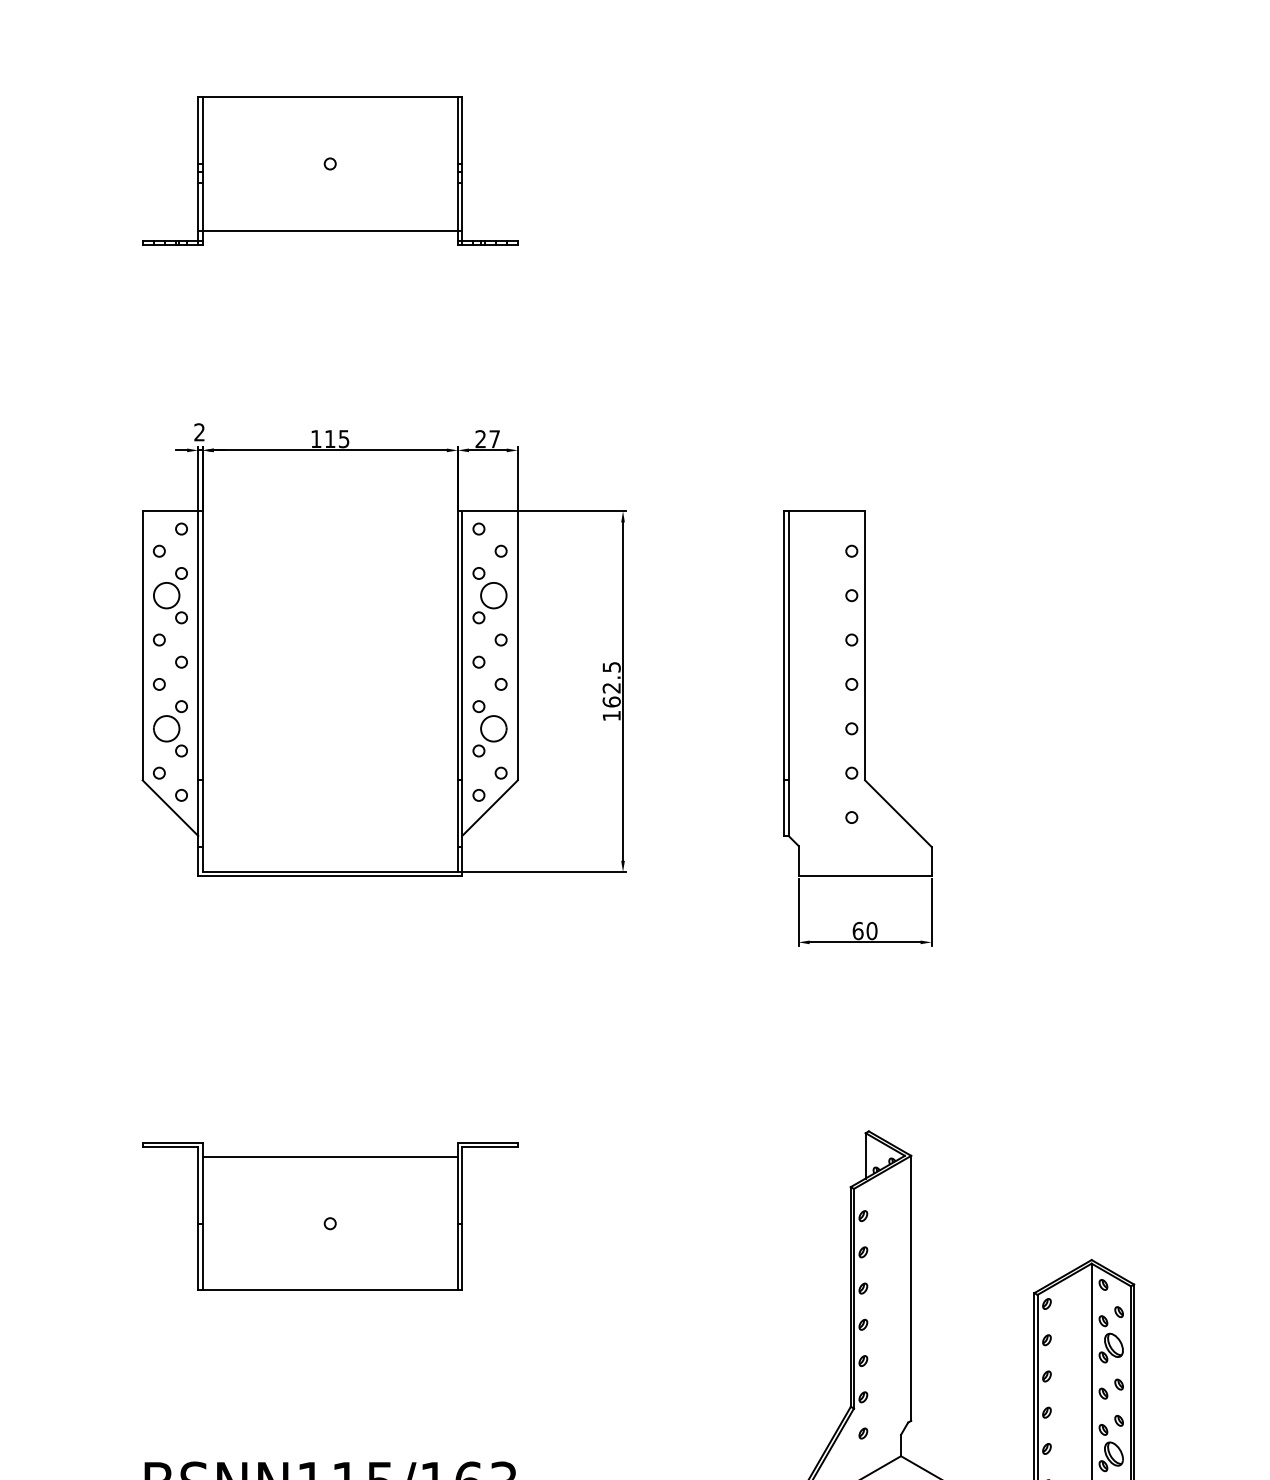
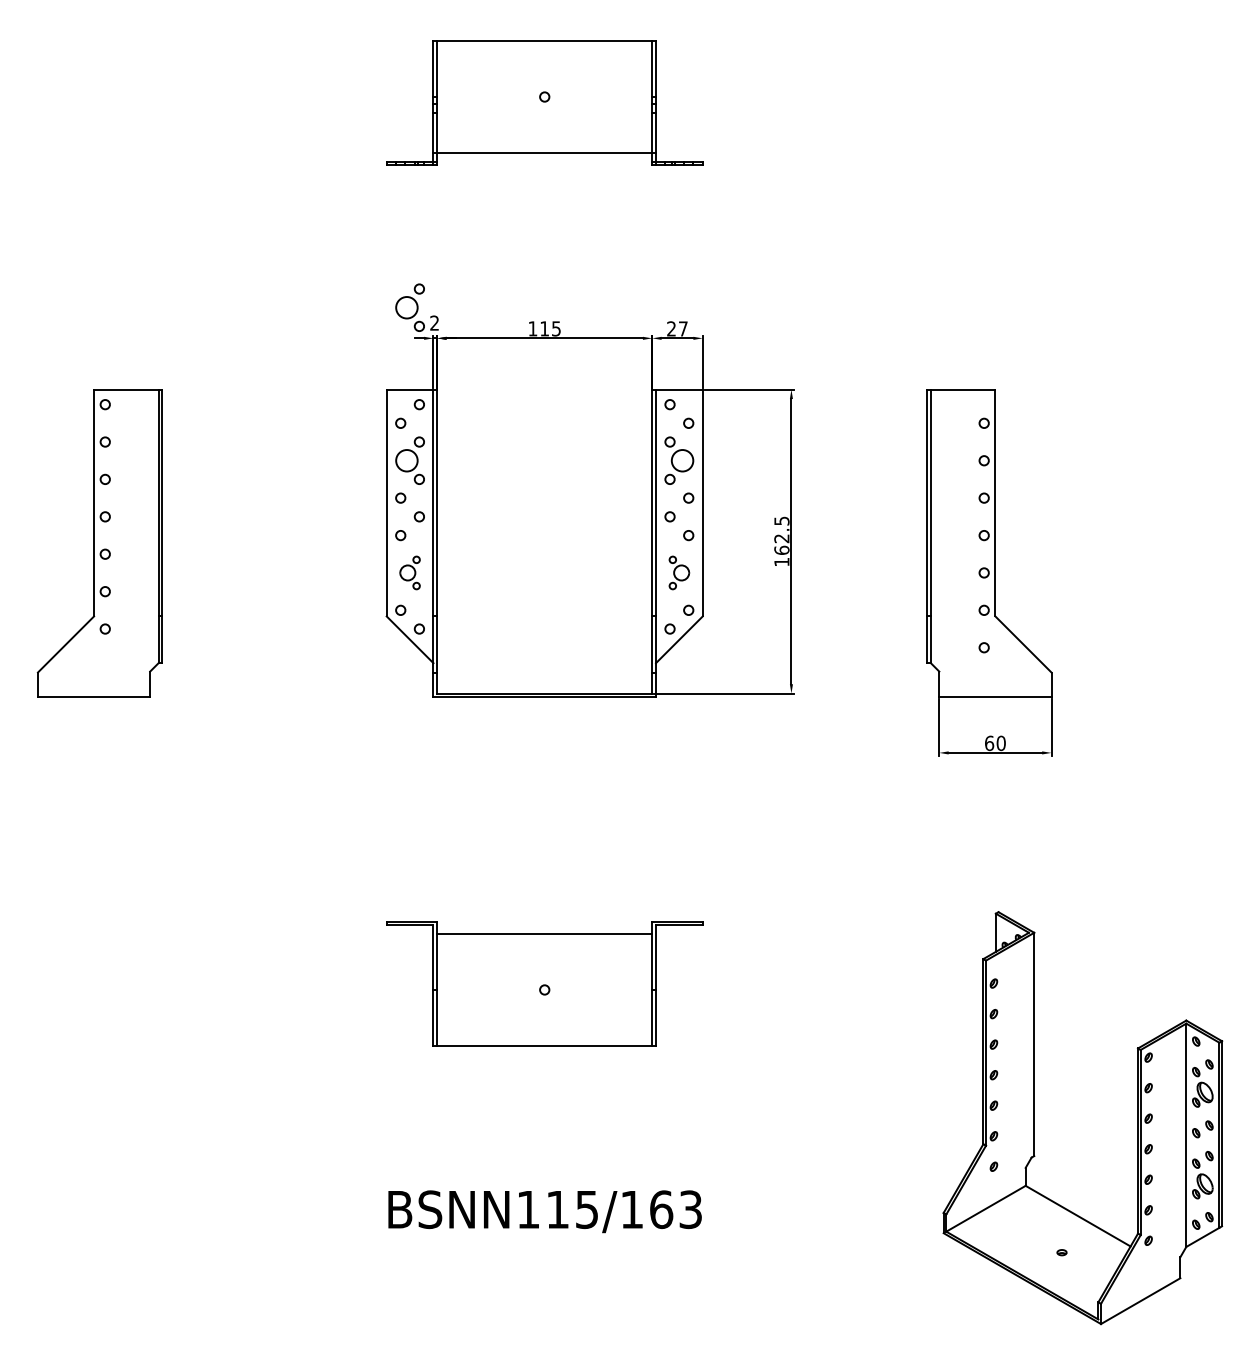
part: (169, 413) -> (409, 307), added
part: (169, 728) -> (409, 572), size x0.7
part: (490, 728) -> (679, 572), size x0.7

